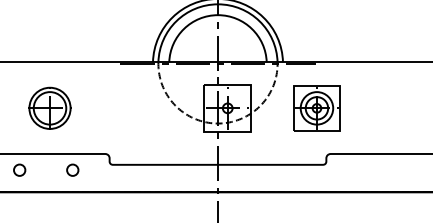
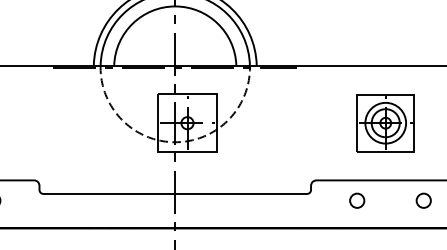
part: (316, 108) -> (385, 123), moved
circle: (362, 169) -> (356, 199), added
circle: (415, 169) -> (422, 199), added

